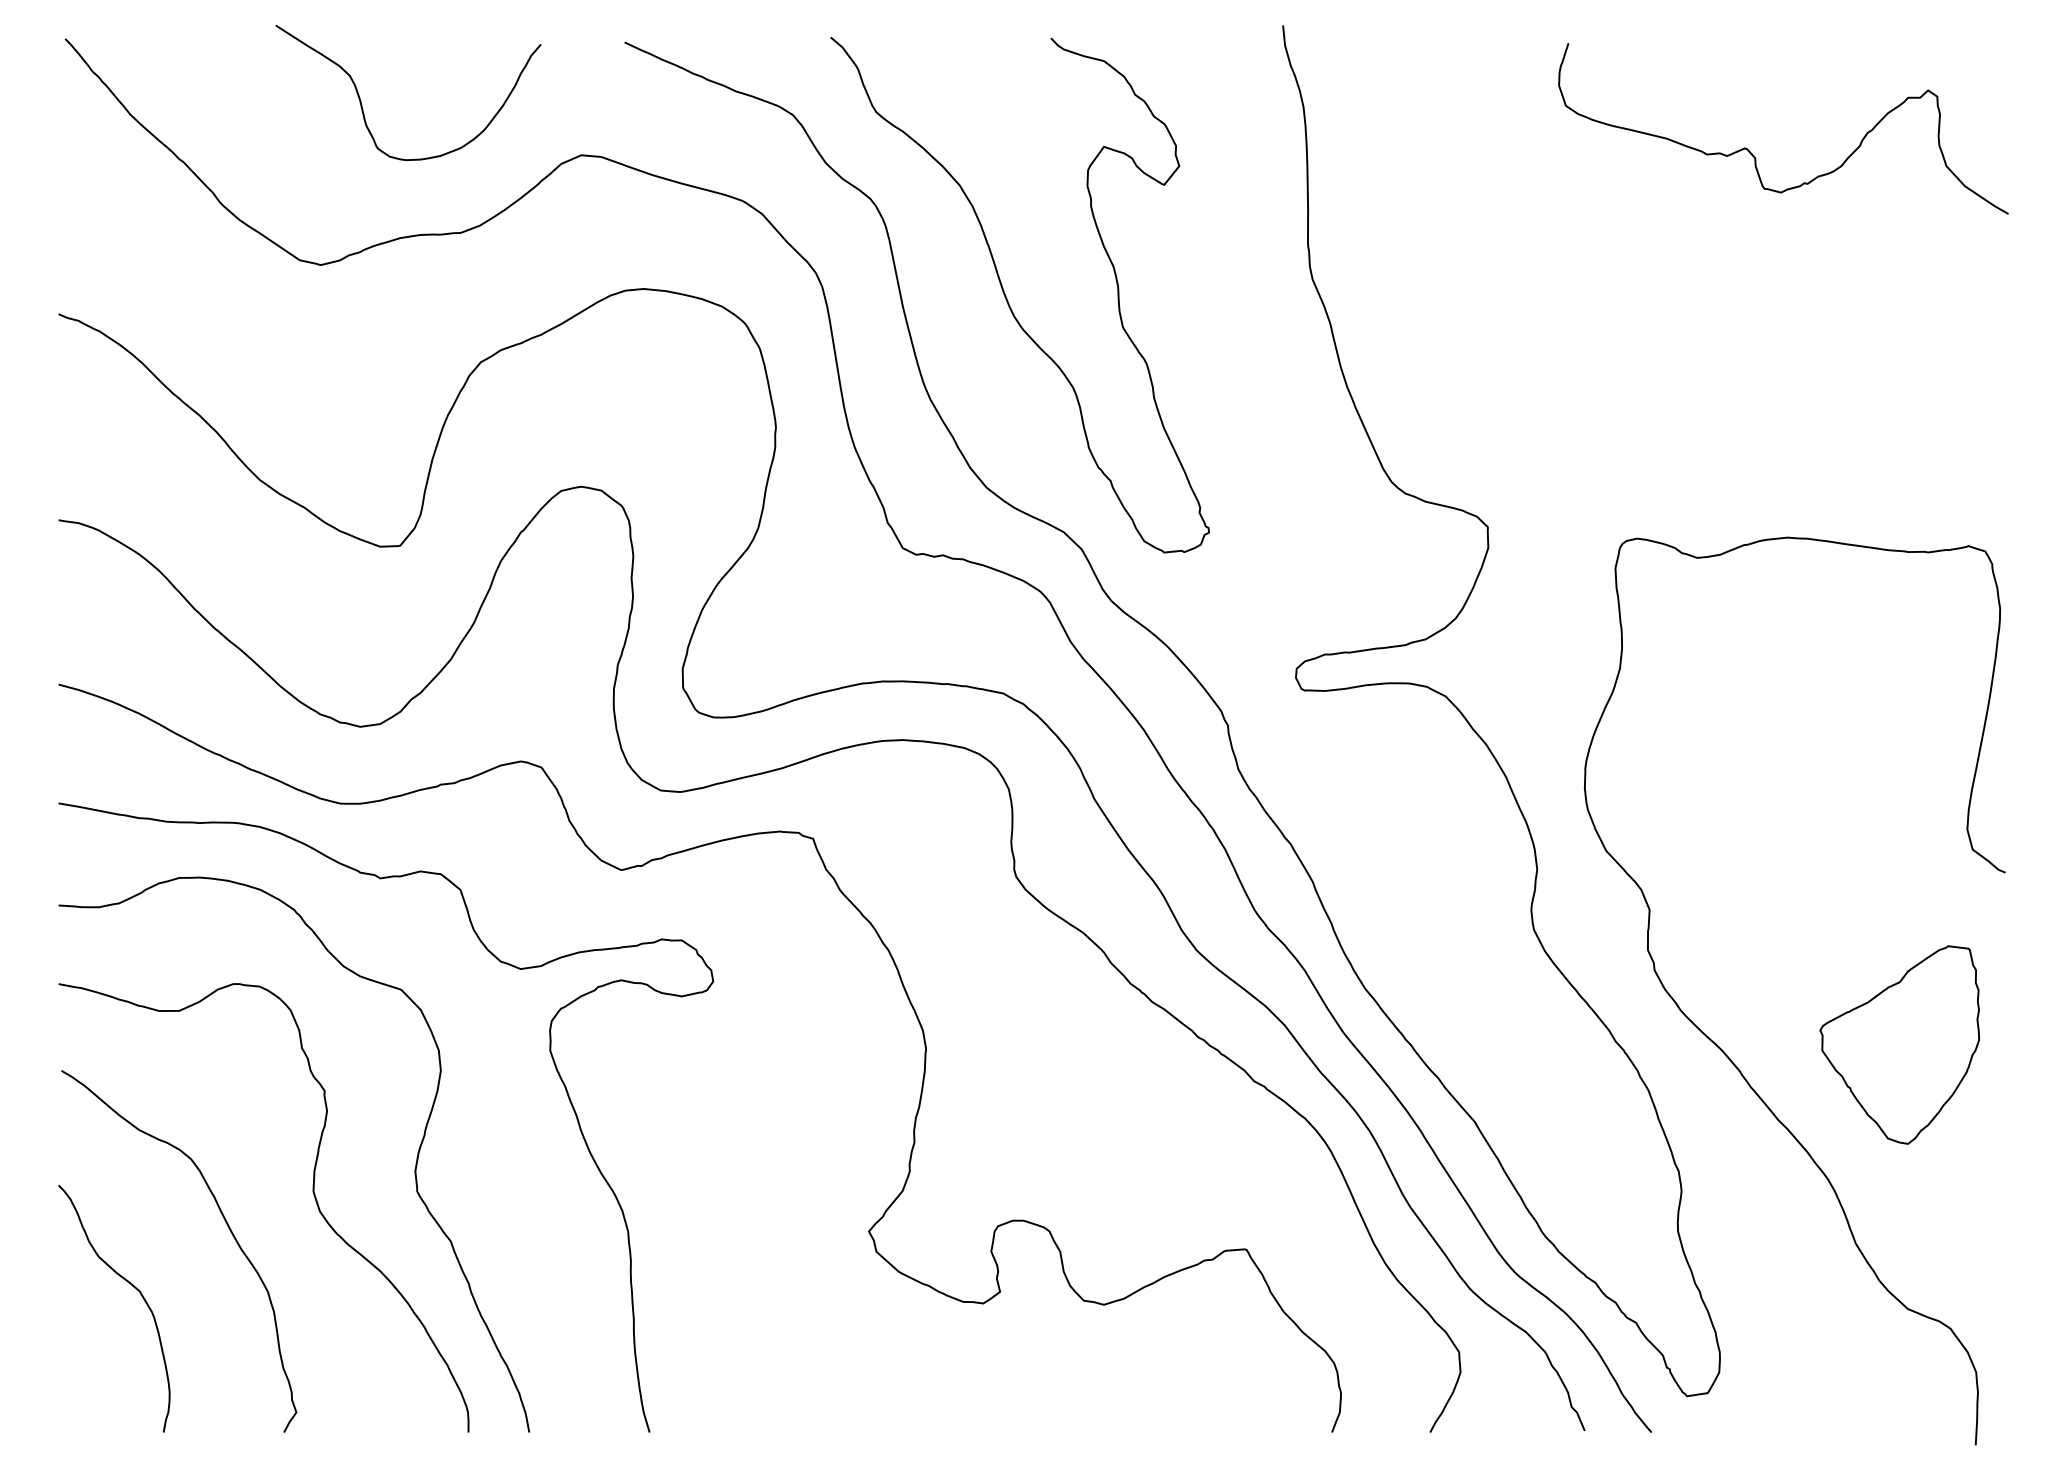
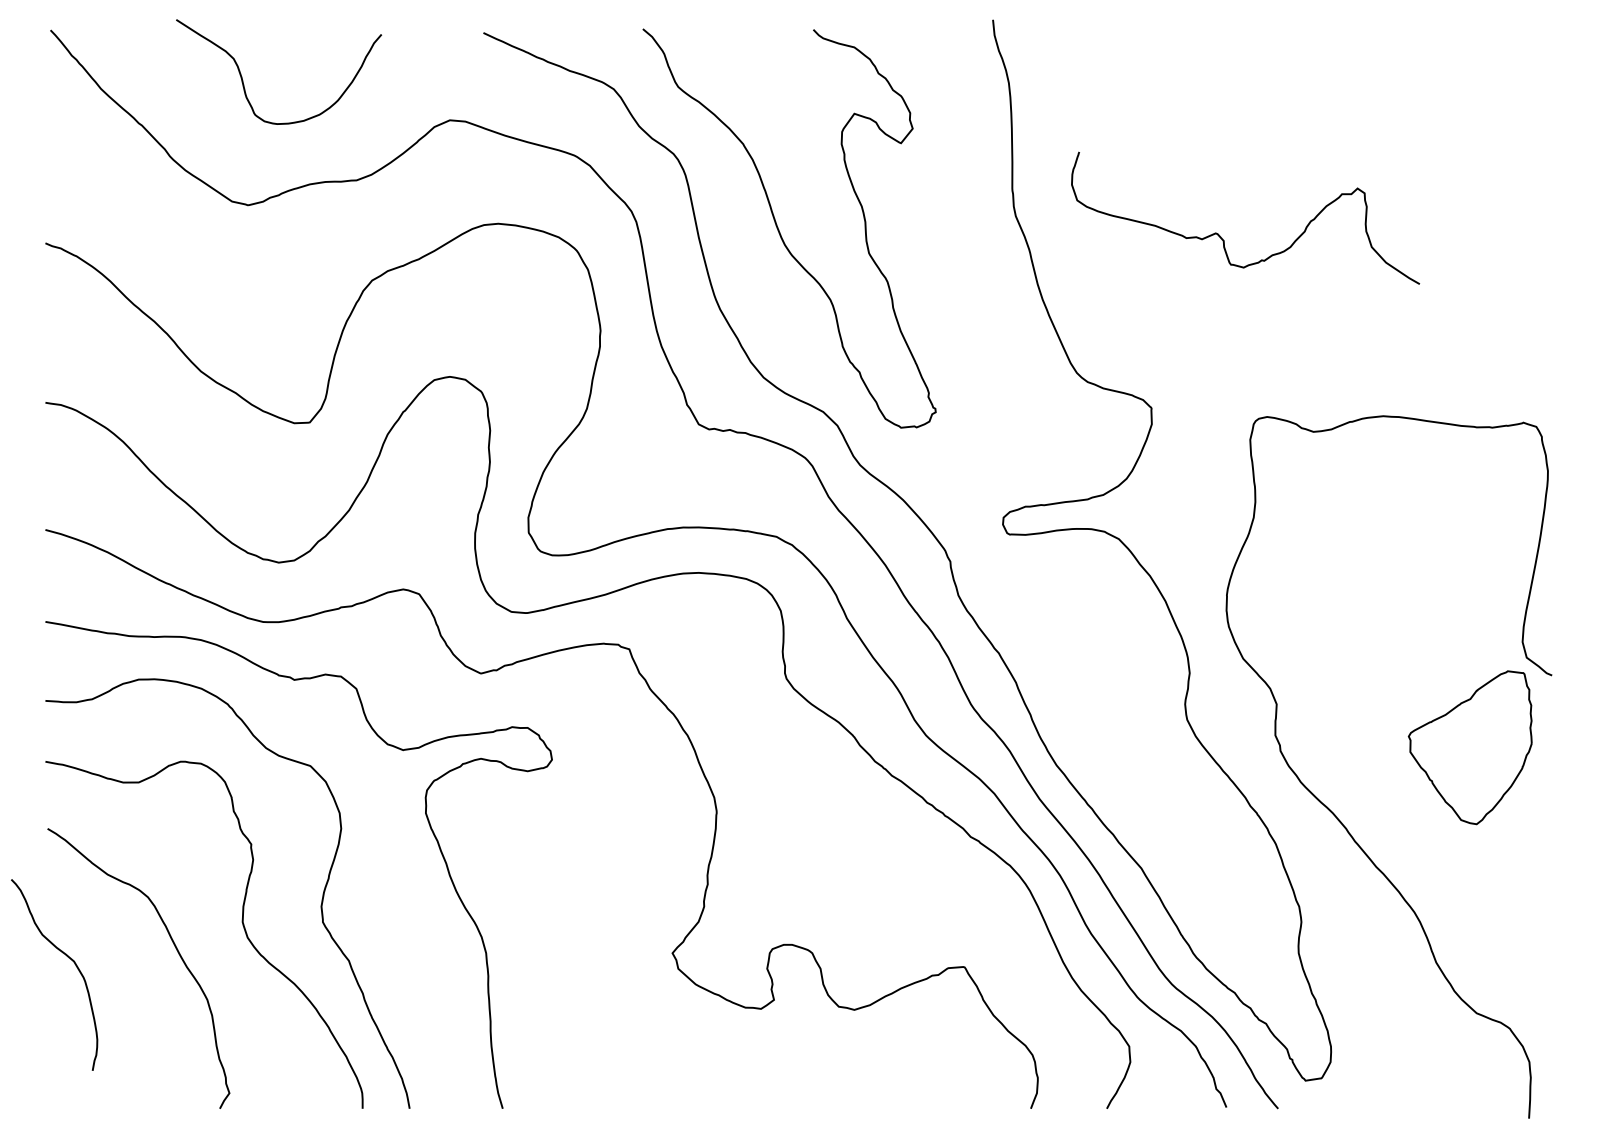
curve: (362, 104) -> (243, 81), moved
curve: (1754, 155) -> (1223, 238), moved
part: (1899, 1044) -> (1470, 747), moved
curve: (134, 1288) -> (70, 959), moved

